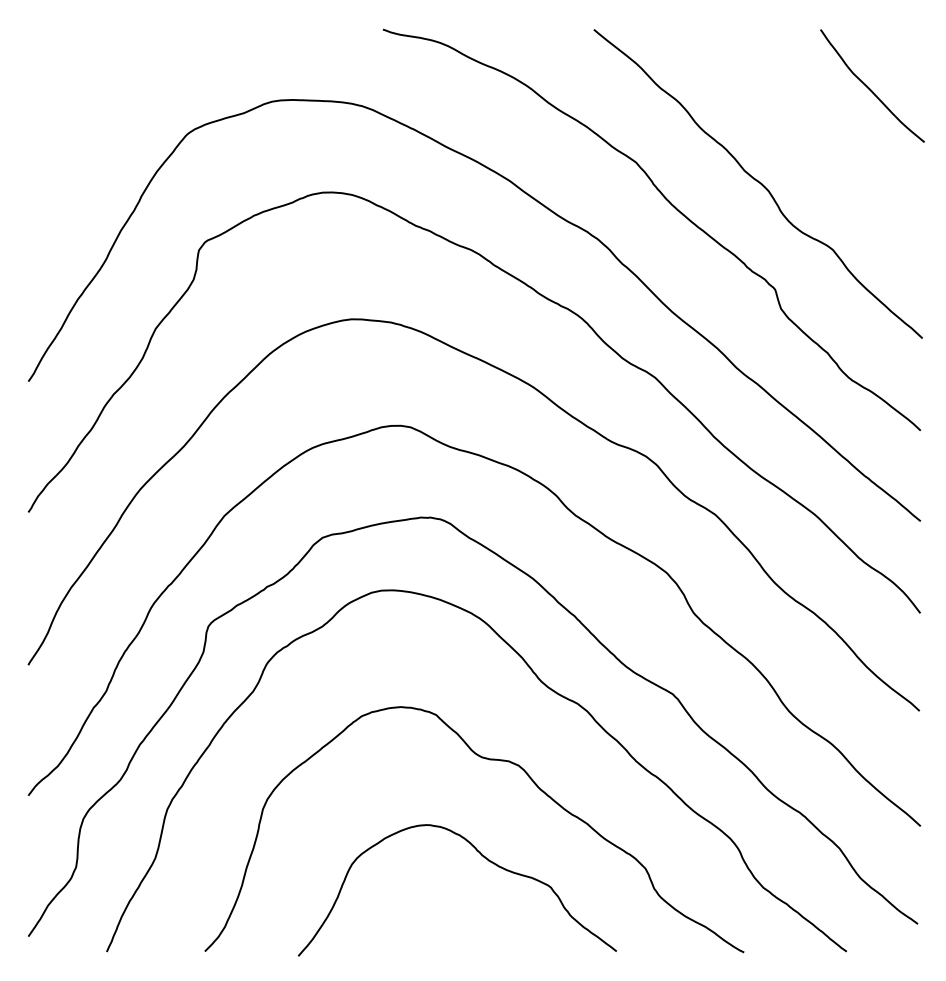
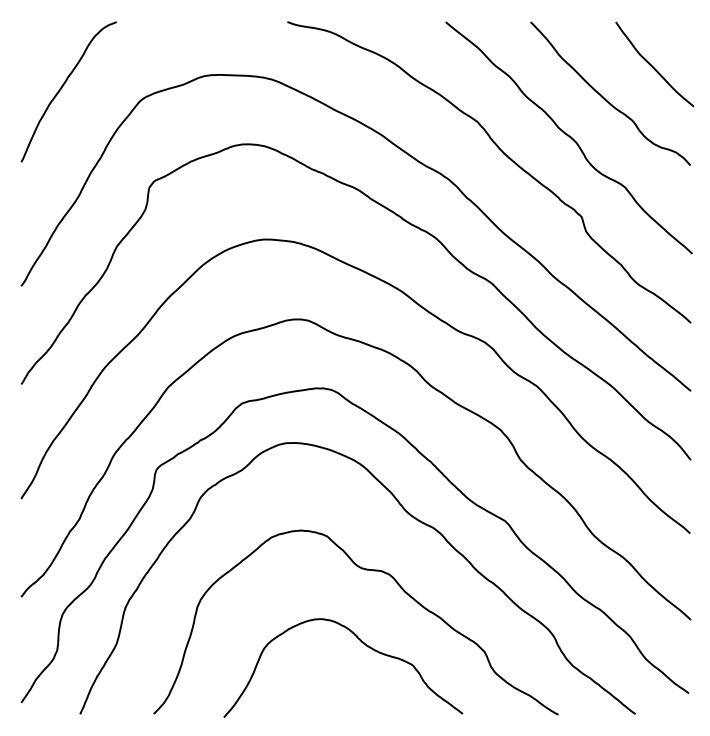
curve: (83, 118) -> (62, 88), added
curve: (806, 131) -> (605, 98), added

